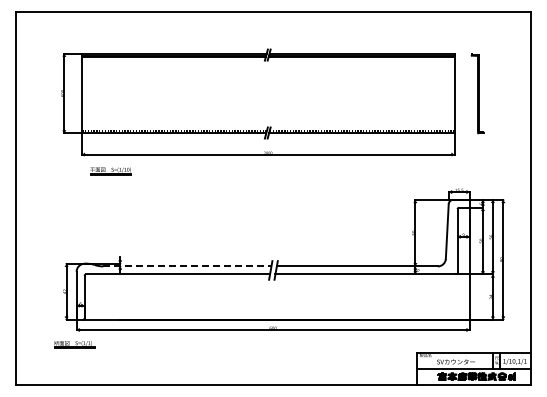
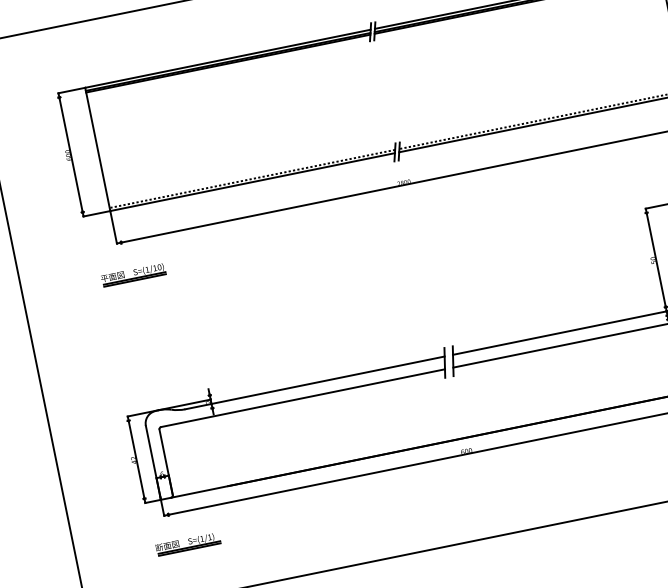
part: (110, 171) -> (132, 275), moved
line: (187, 266) -> (315, 382), dashed -> solid
part: (74, 344) -> (187, 543), moved

